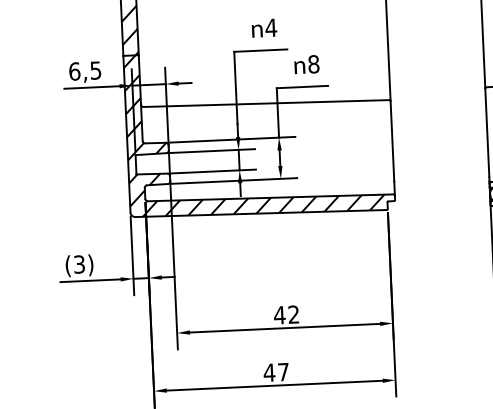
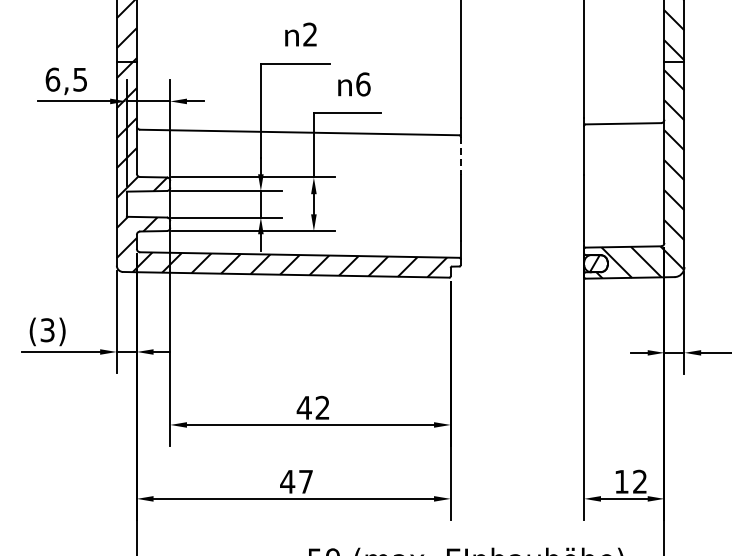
text: (270, 27) -> (309, 34), 4 -> 2
text: (313, 64) -> (363, 84), 8 -> 6
line: (391, 116) -> (460, 156), solid -> dashed

